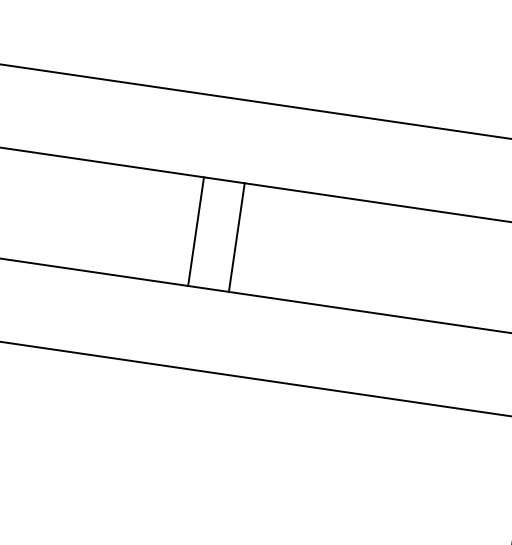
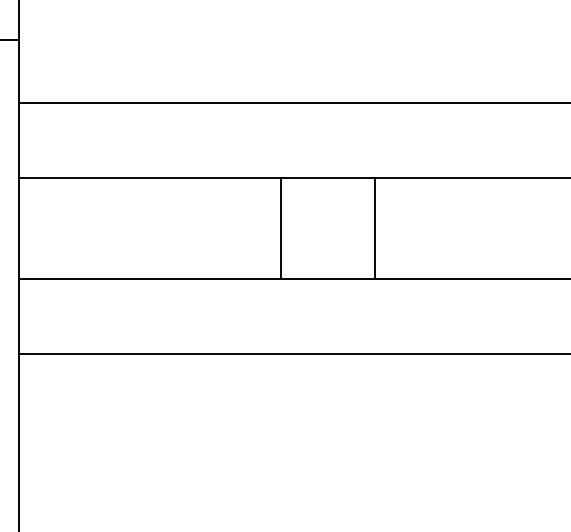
line: (196, 231) -> (281, 228), moved
line: (236, 237) -> (374, 228), moved

